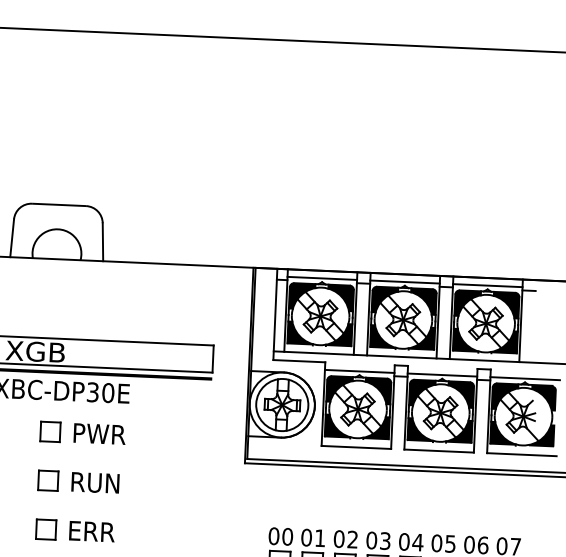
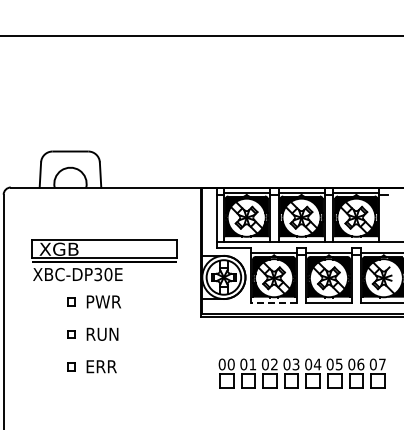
part: (50, 431) -> (71, 301), size x0.6
line: (355, 447) -> (273, 303), solid -> dashed
part: (48, 481) -> (71, 334), size x0.6
part: (46, 529) -> (71, 366), size x0.6

